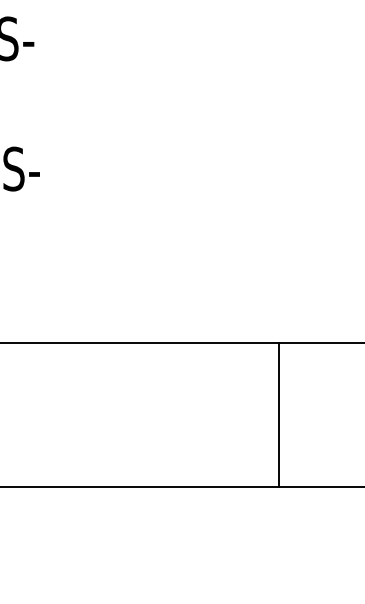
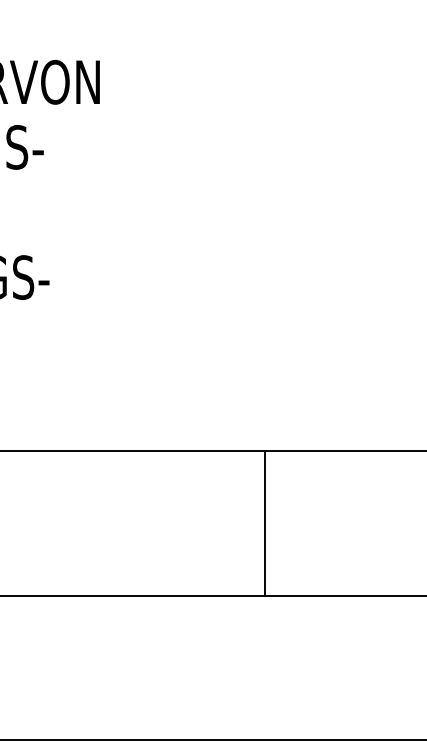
line: (278, 415) -> (265, 523), moved

